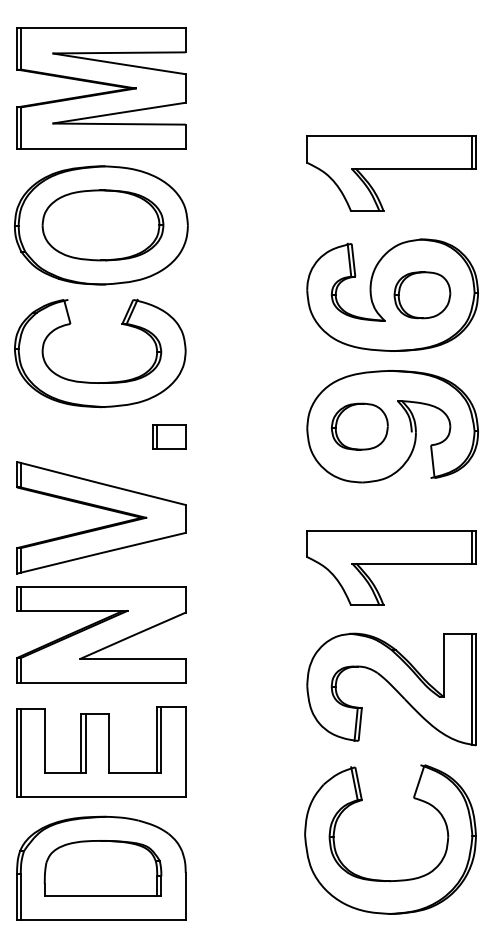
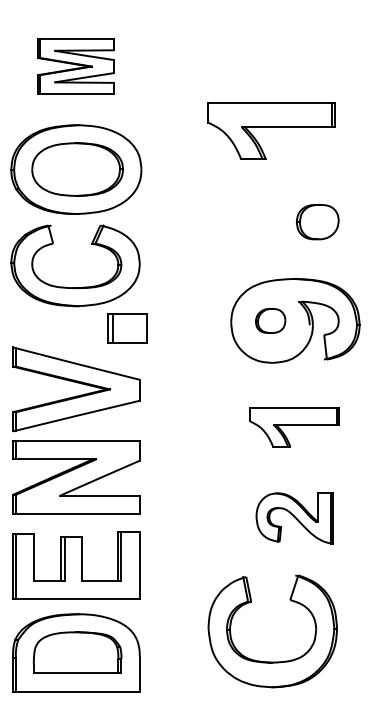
part: (101, 88) -> (76, 66), size x0.6
part: (391, 173) -> (271, 130), moved
part: (392, 294) -> (295, 221), removed
part: (359, 426) -> (270, 320), size x0.7
part: (169, 436) -> (127, 328), size x1.6
part: (391, 567) -> (294, 426), size x0.7
part: (391, 689) -> (294, 518), size x0.6
part: (390, 879) -> (272, 661), moved

